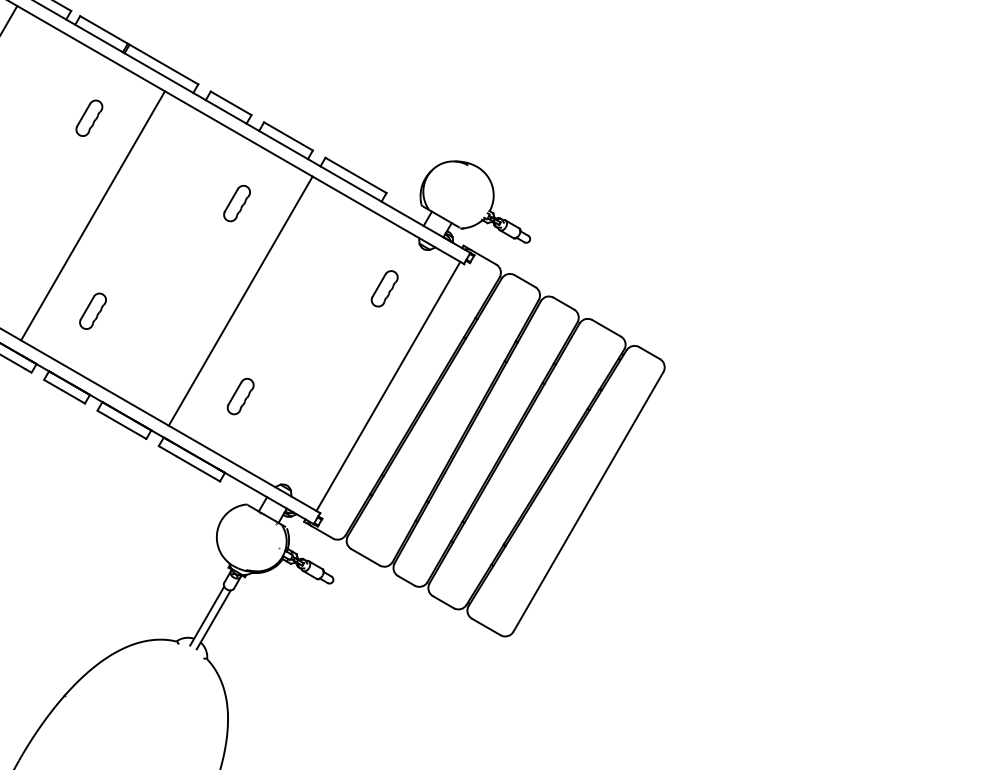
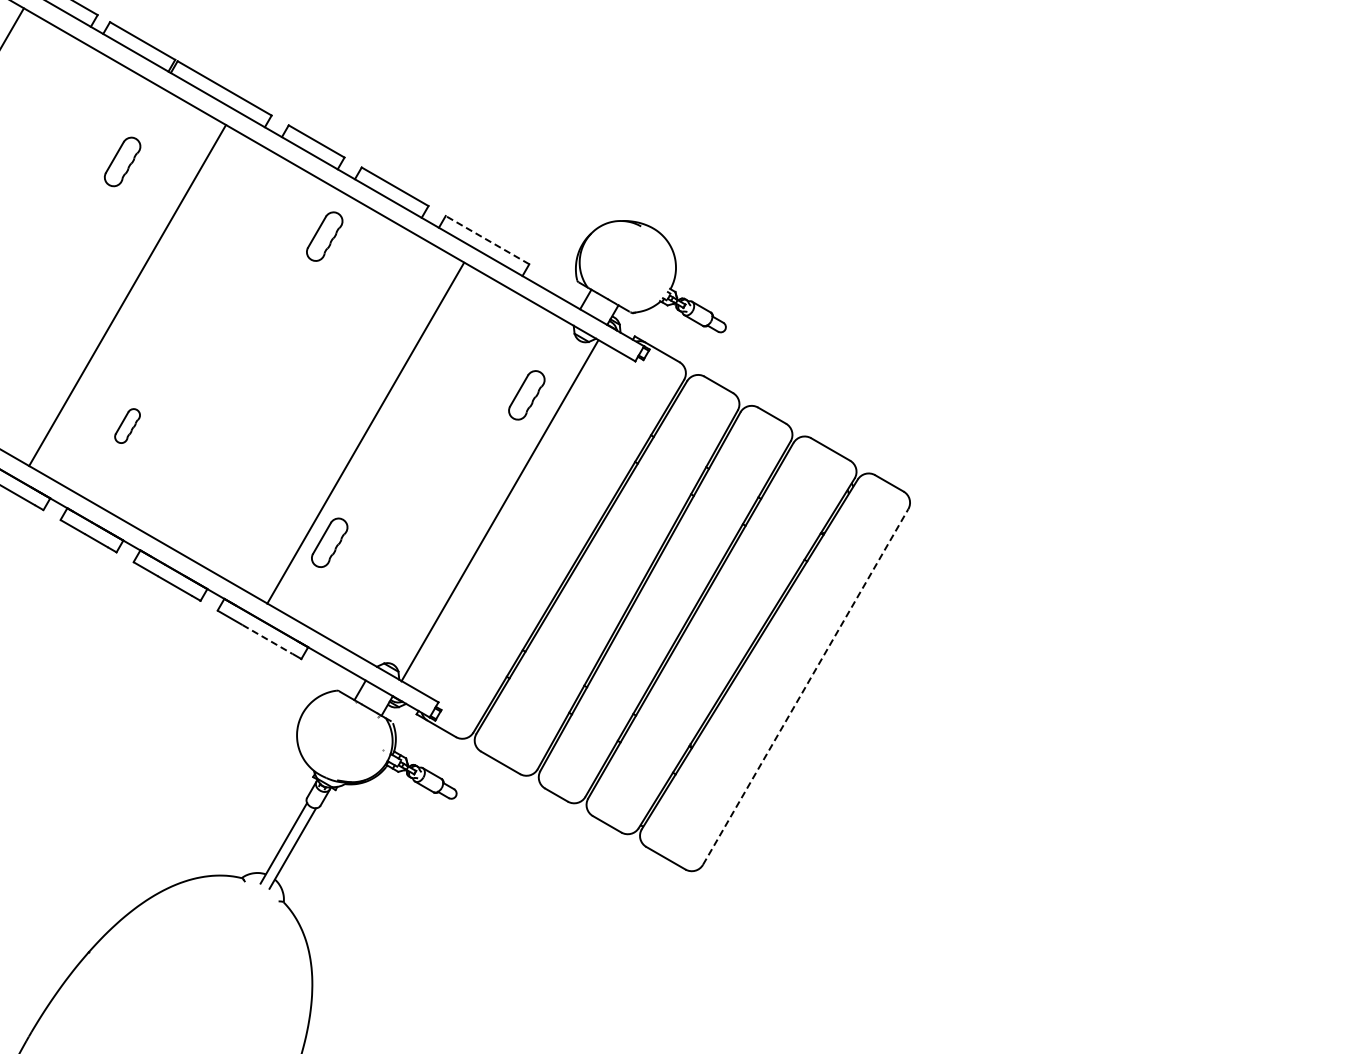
line: (355, 174) -> (487, 239), solid -> dashed
part: (236, 203) -> (324, 236), moved
line: (240, 300) -> (365, 432), moved
part: (92, 310) -> (127, 425), size x0.7
line: (388, 386) -> (499, 510), moved
line: (195, 467) -> (267, 639), solid -> dashed
line: (588, 501) -> (805, 686), solid -> dashed

